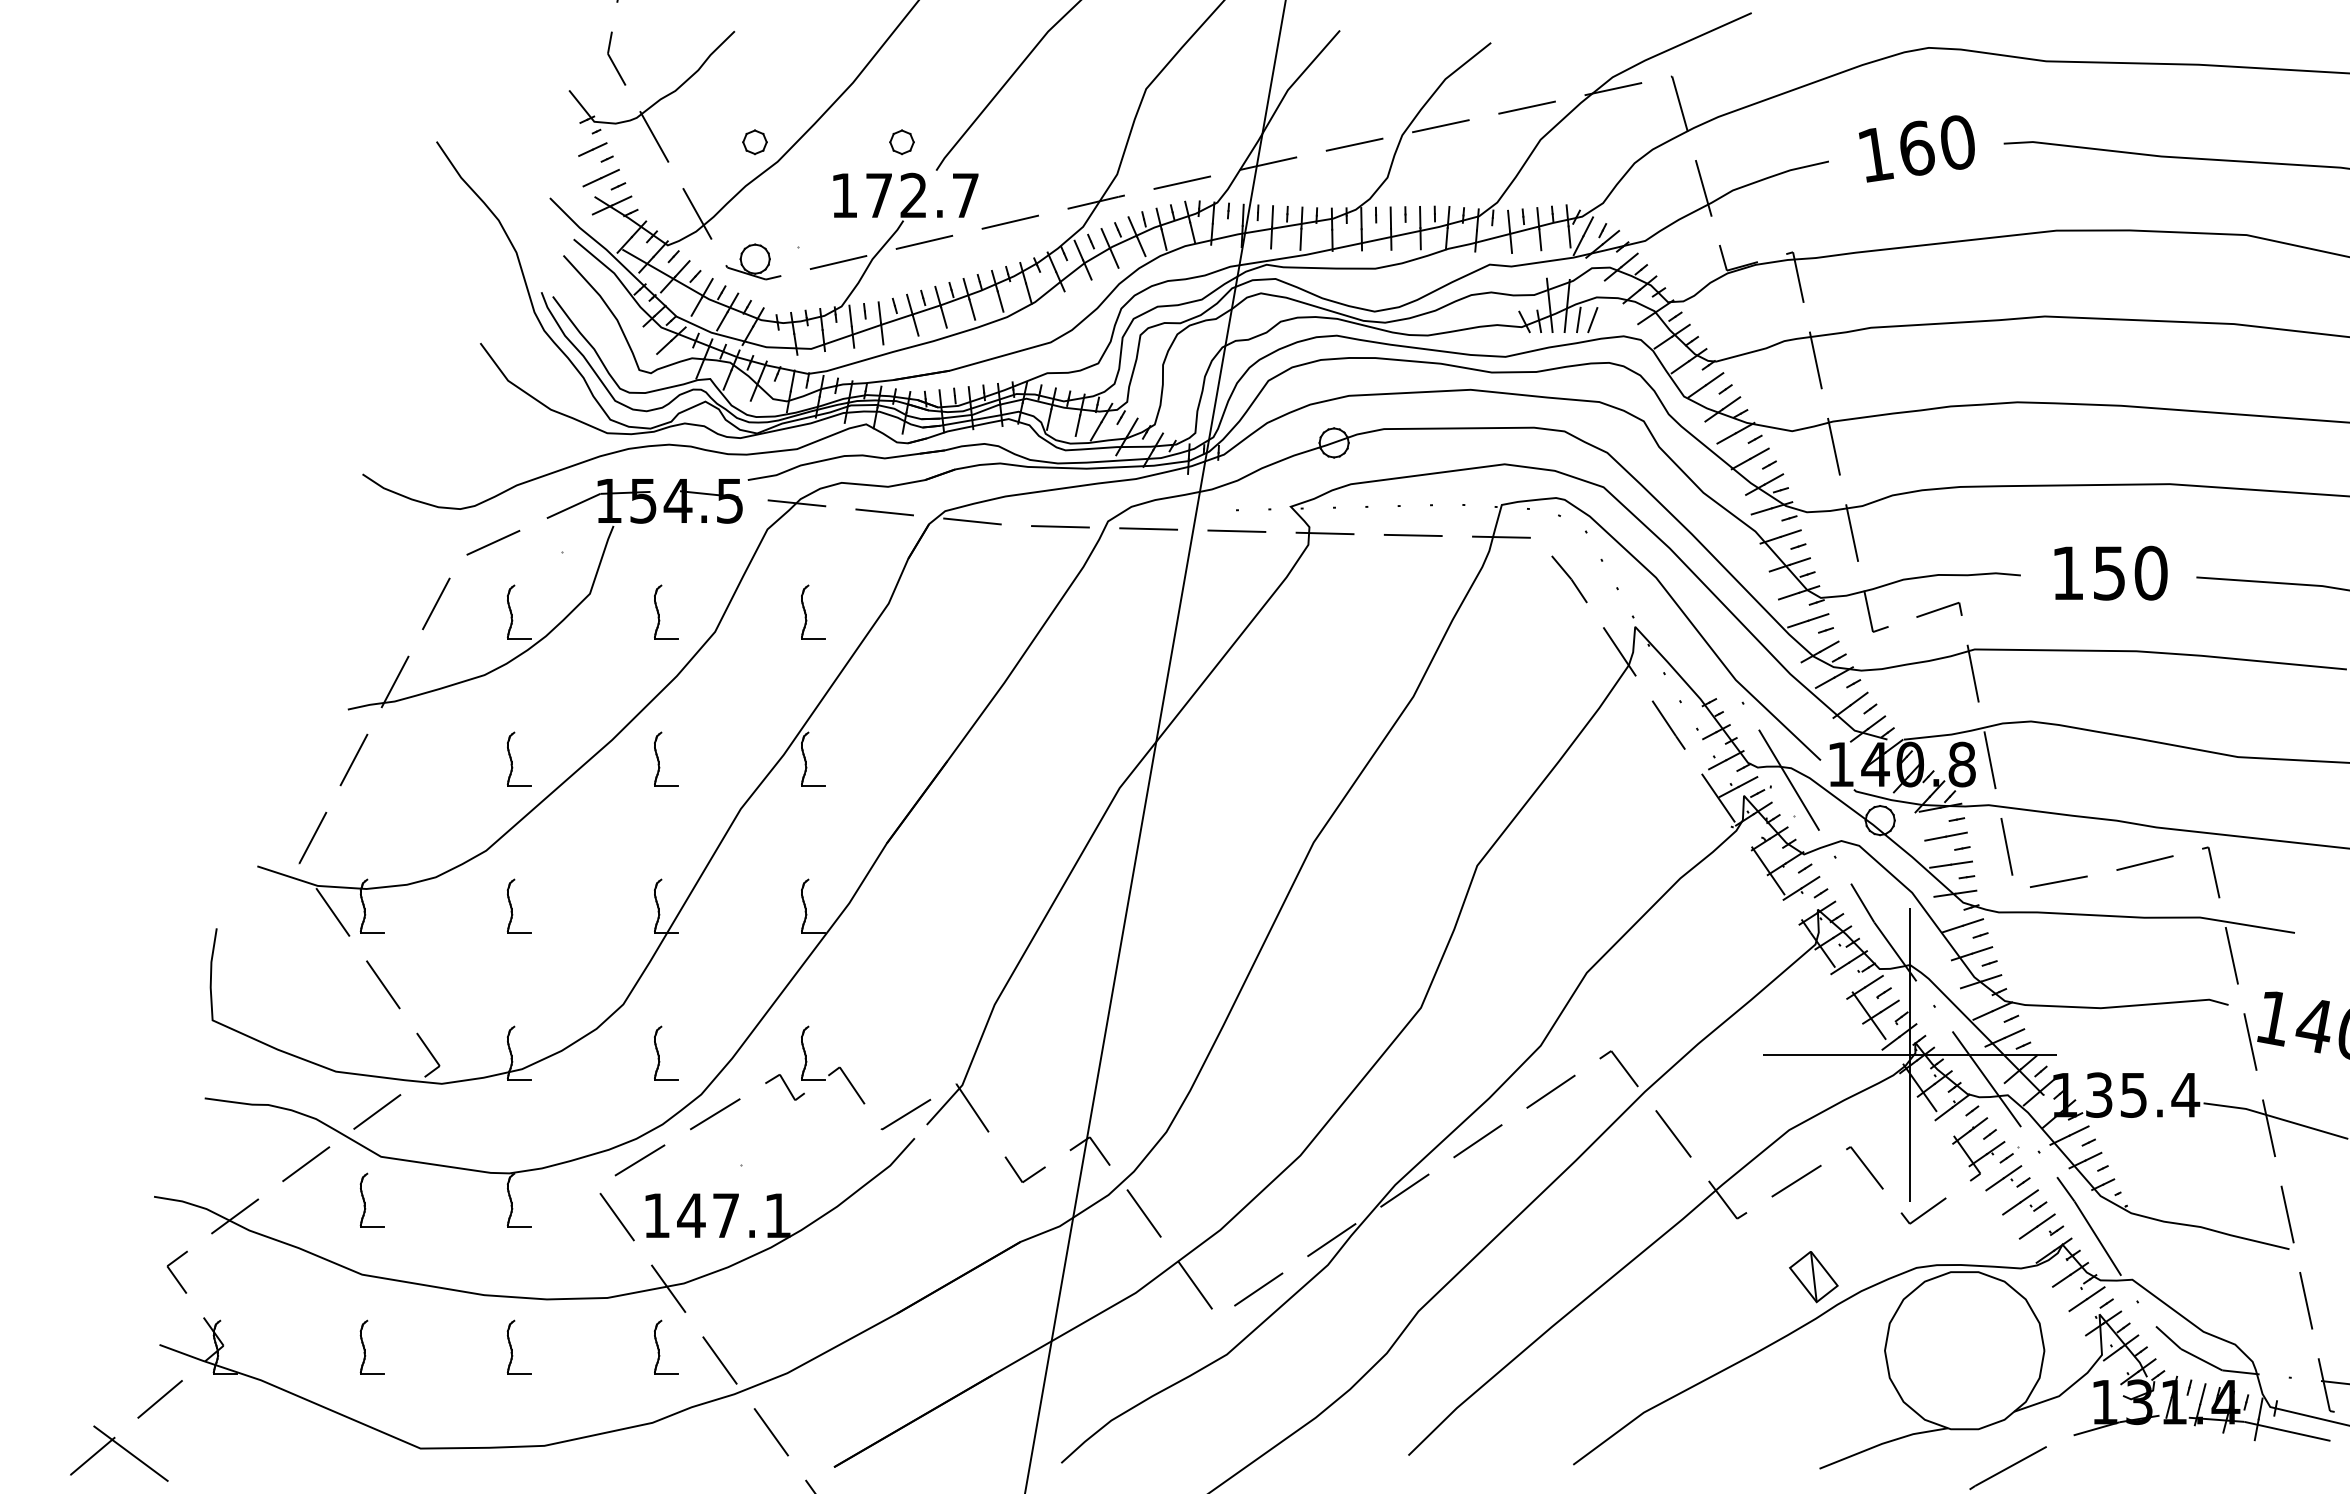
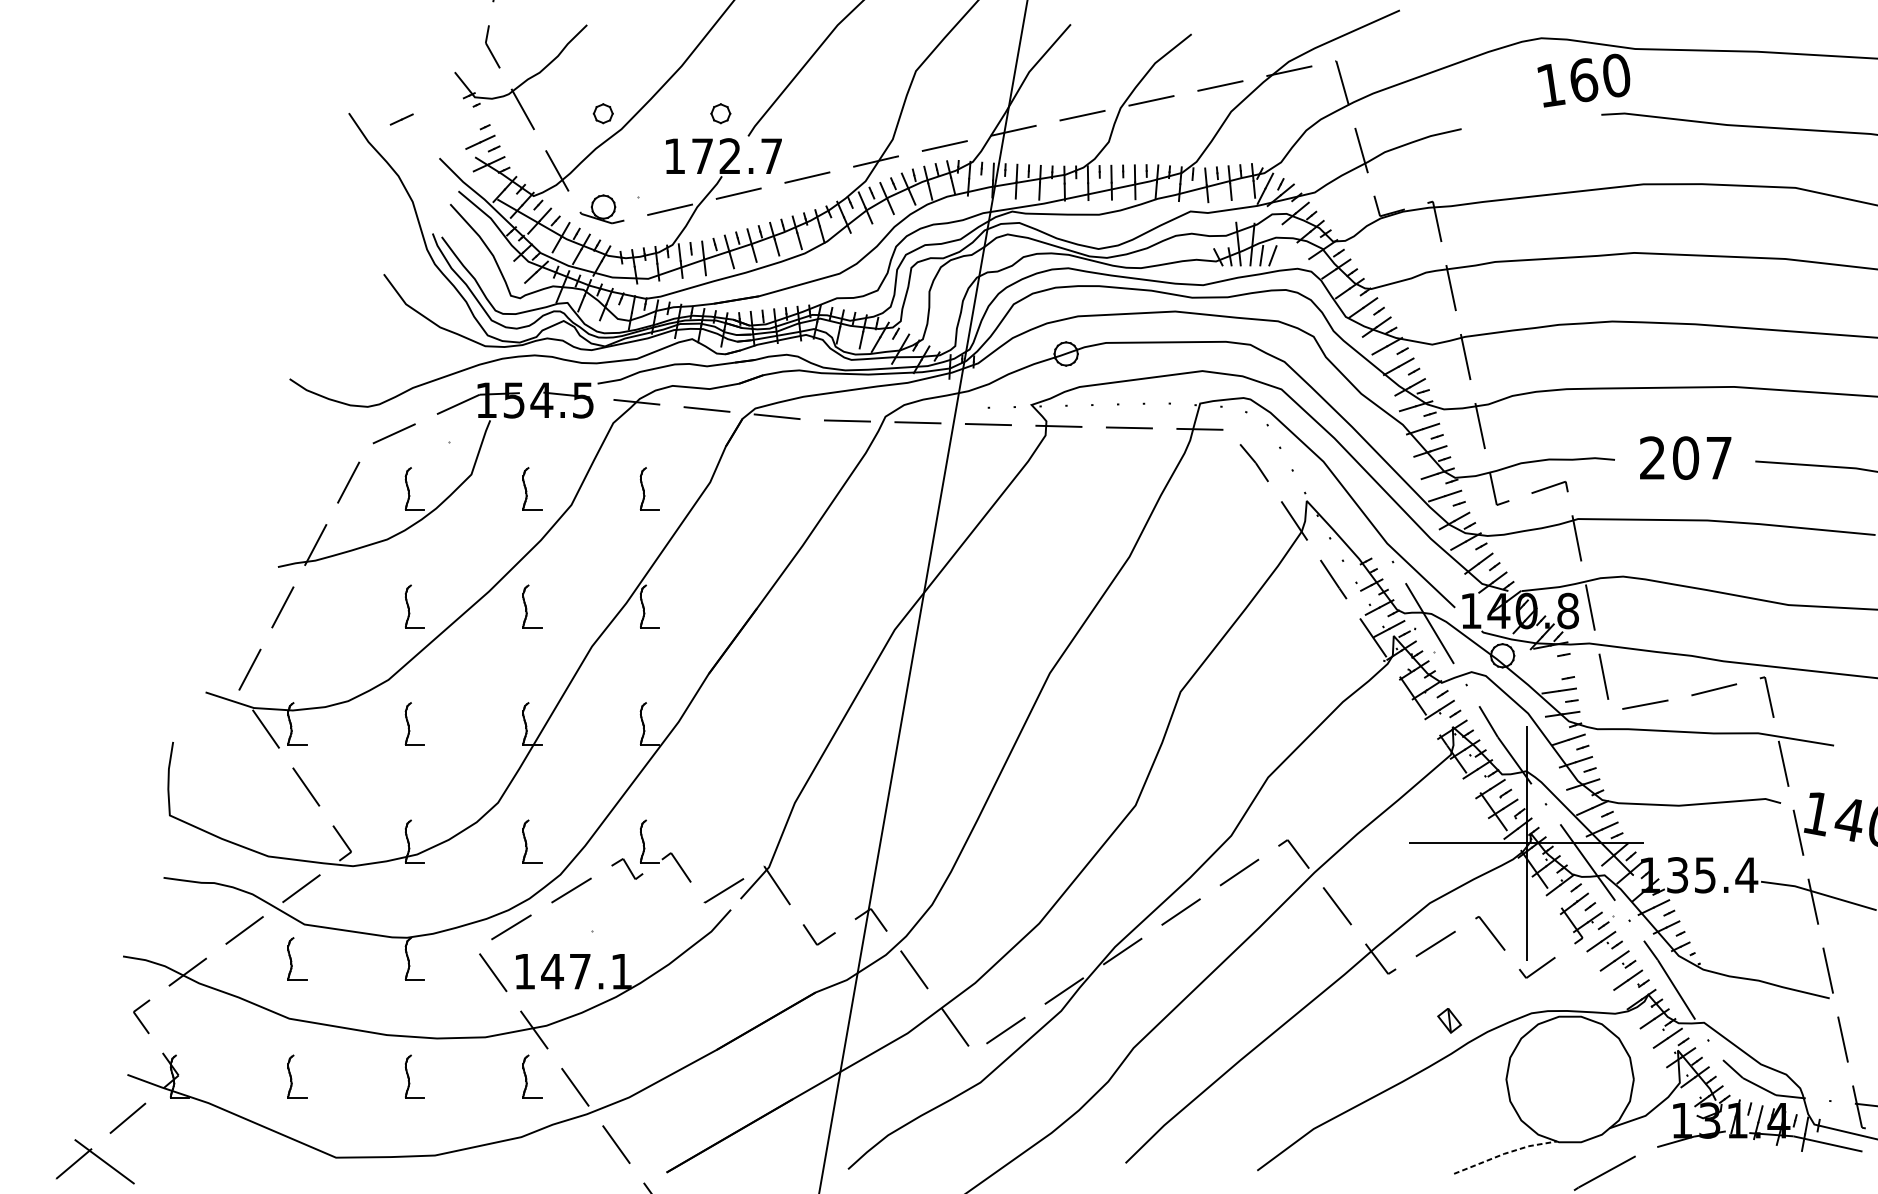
text: (1916, 148) -> (1583, 80), moved
line: (592, 149) -> (401, 119), moved
text: (2109, 572) -> (1685, 457), 150 -> 207
line: (1945, 836) -> (1554, 668), removed
part: (1813, 1277) -> (1449, 1020), size x0.6
line: (1883, 1443) -> (1505, 1153), solid -> dashed

